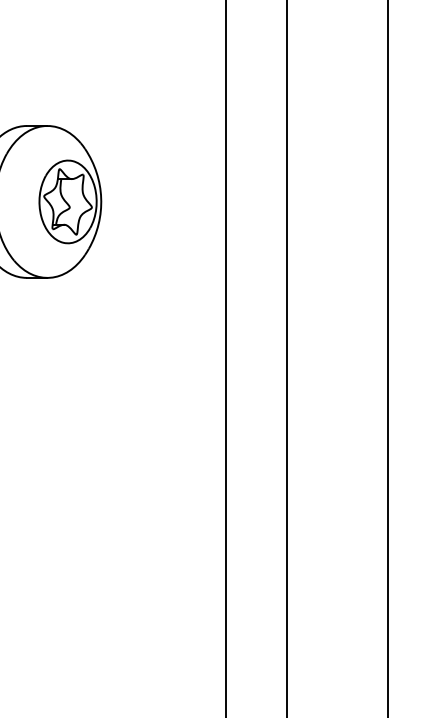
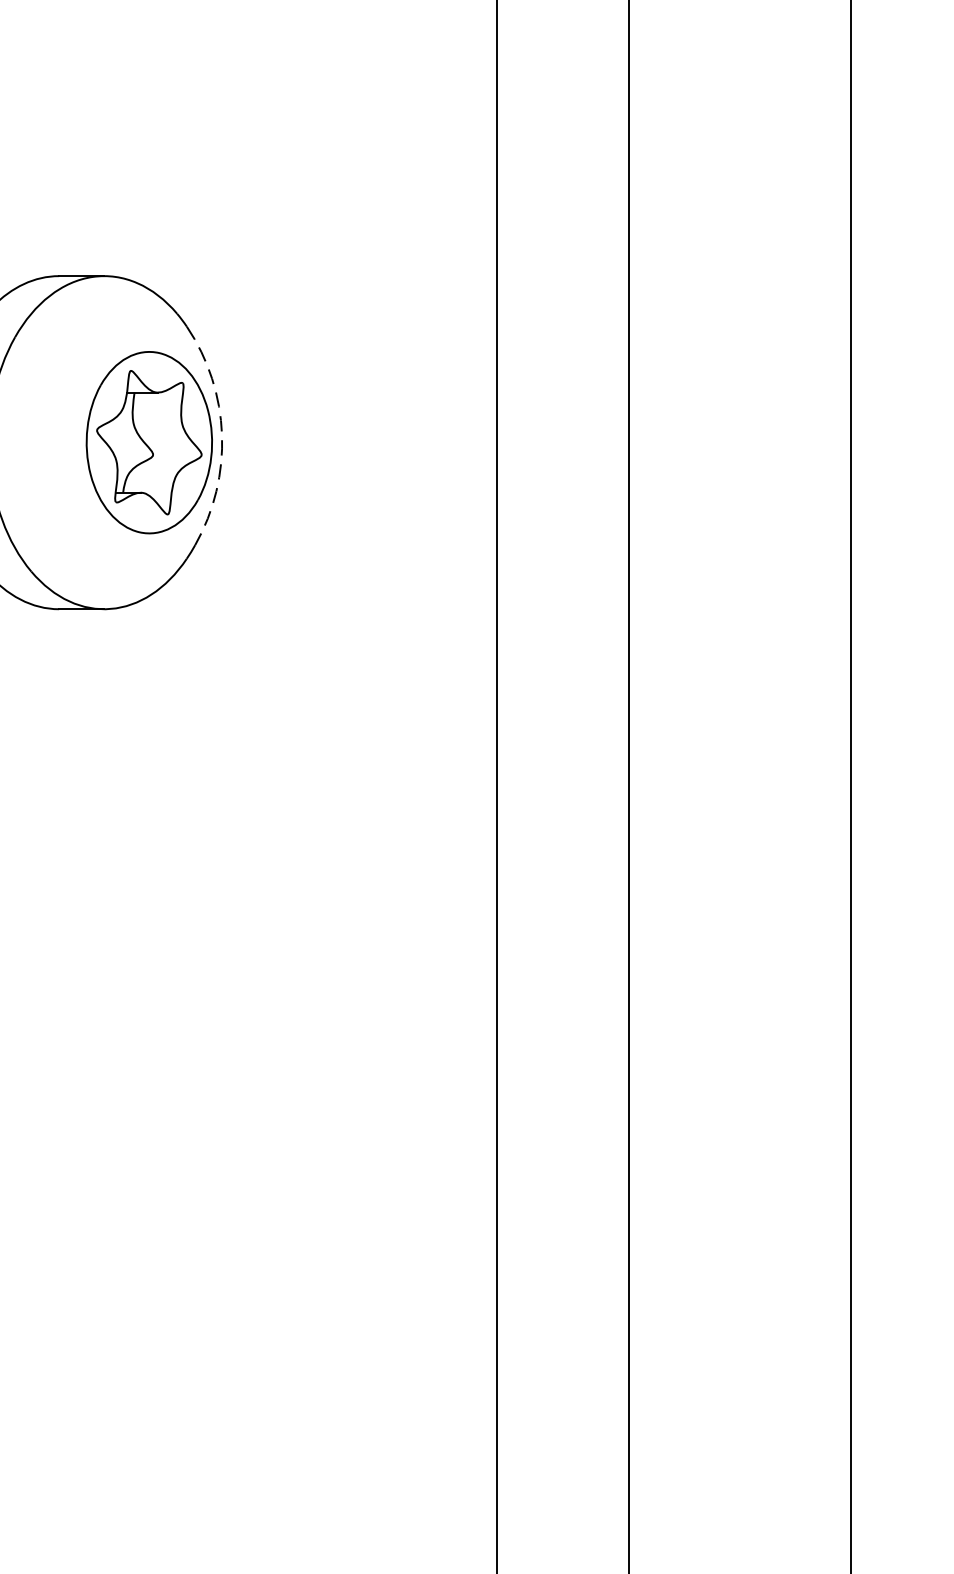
arc: (101, 198) -> (222, 435), solid -> dashed

